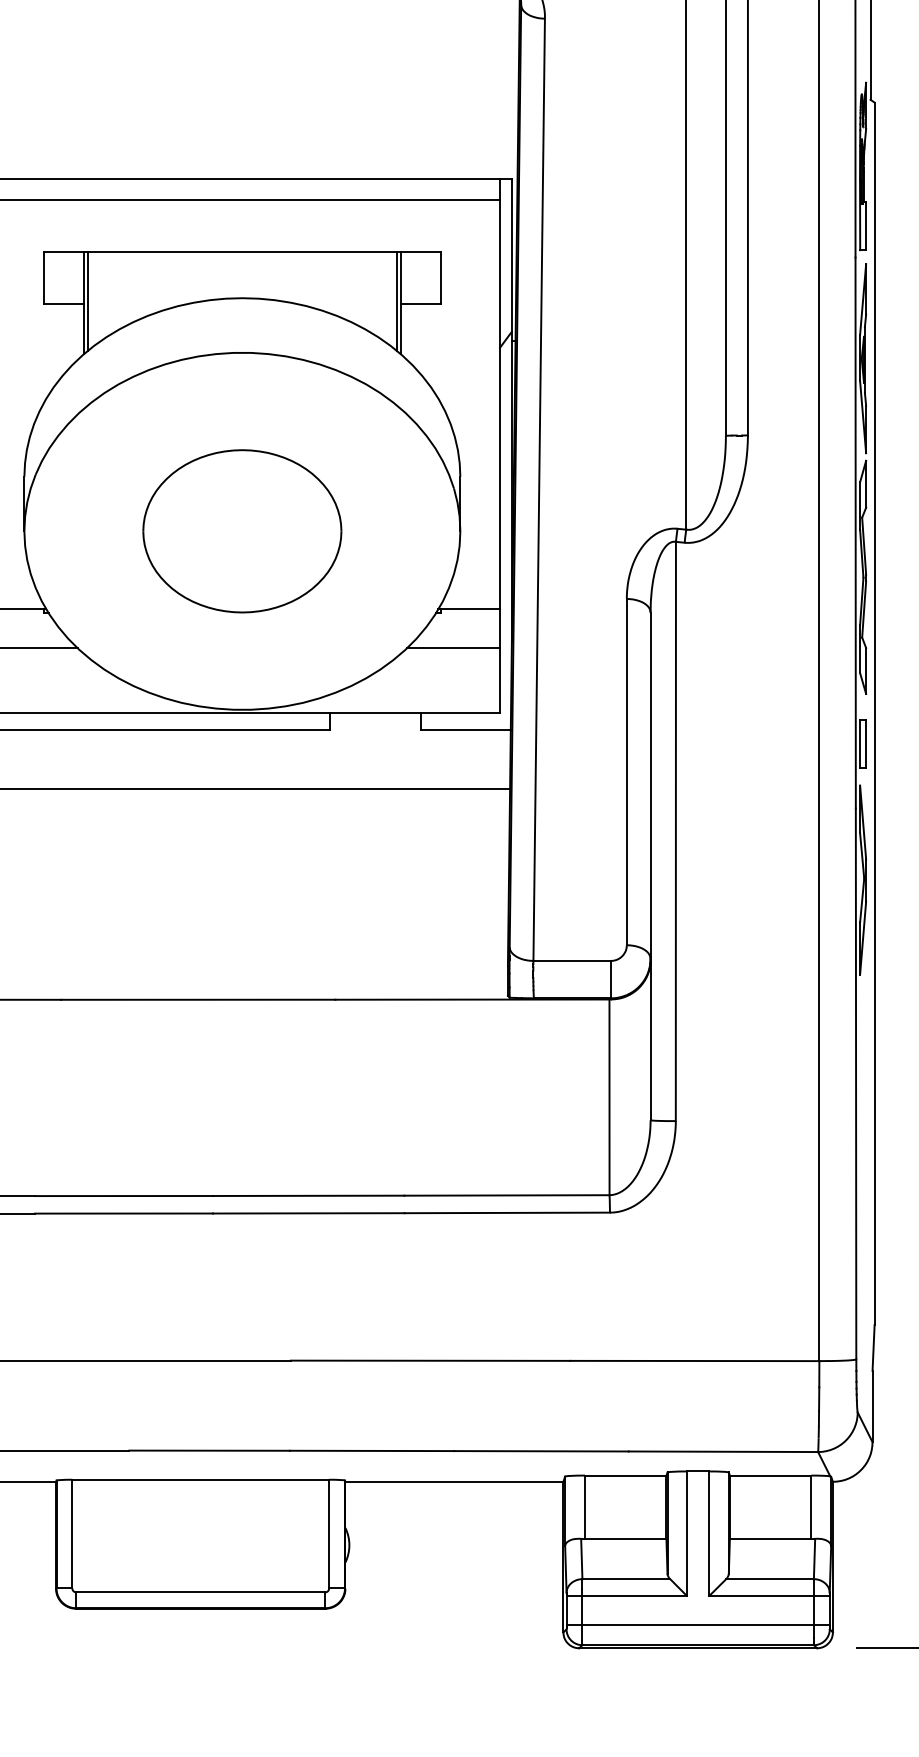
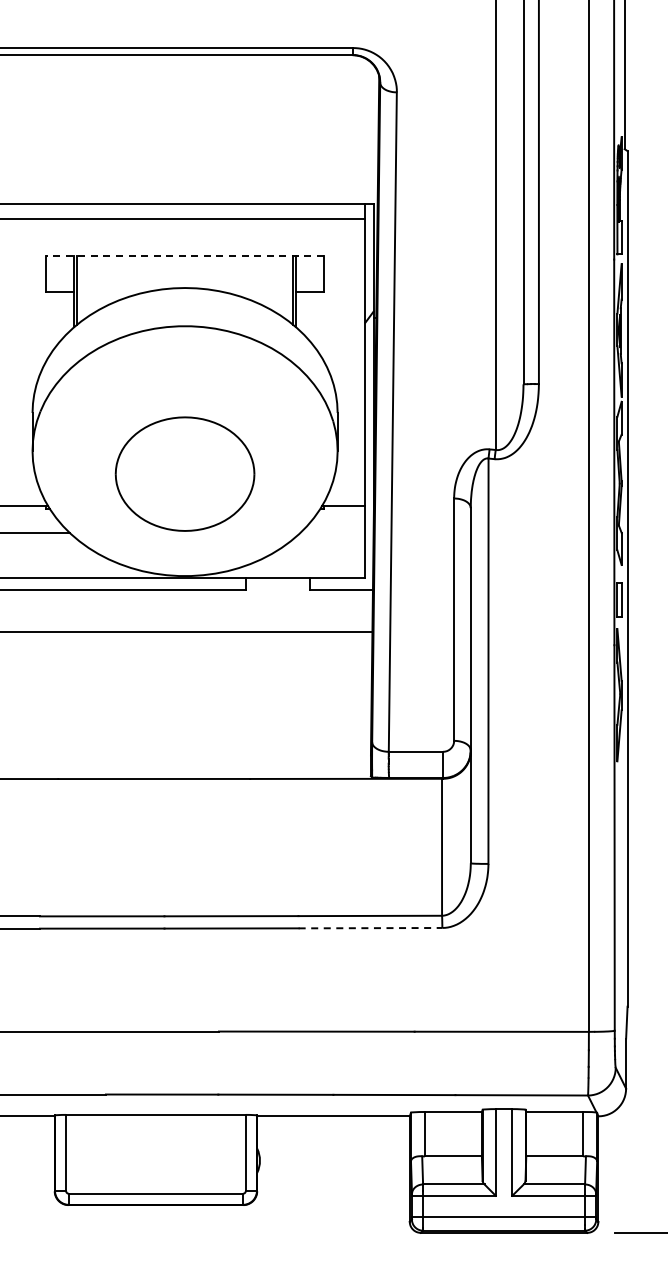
line: (242, 251) -> (185, 255), solid -> dashed
part: (241, 530) -> (184, 473), moved
line: (452, 647) -> (332, 532), removed
line: (507, 1213) -> (370, 928), solid -> dashed

